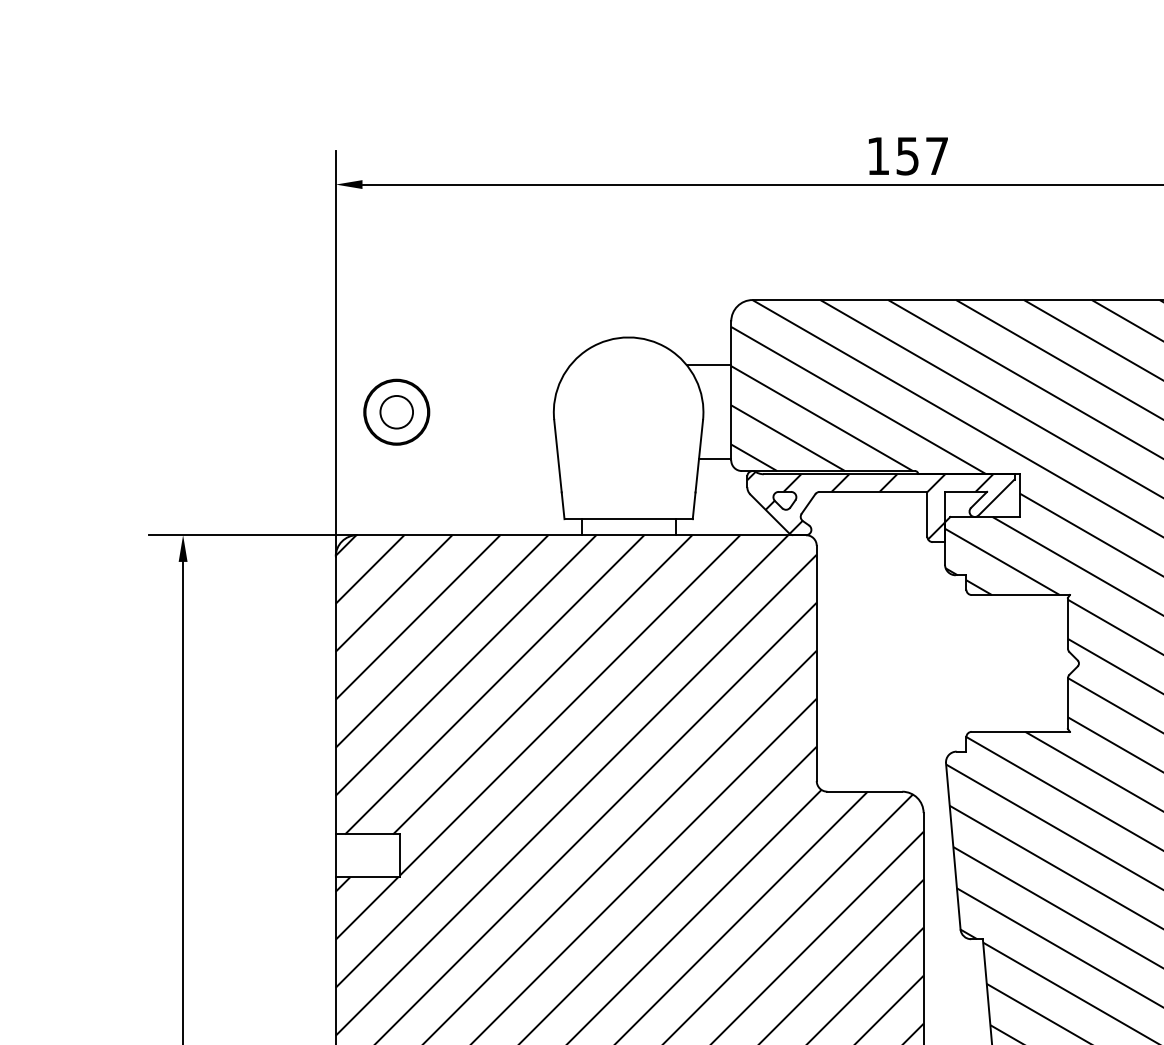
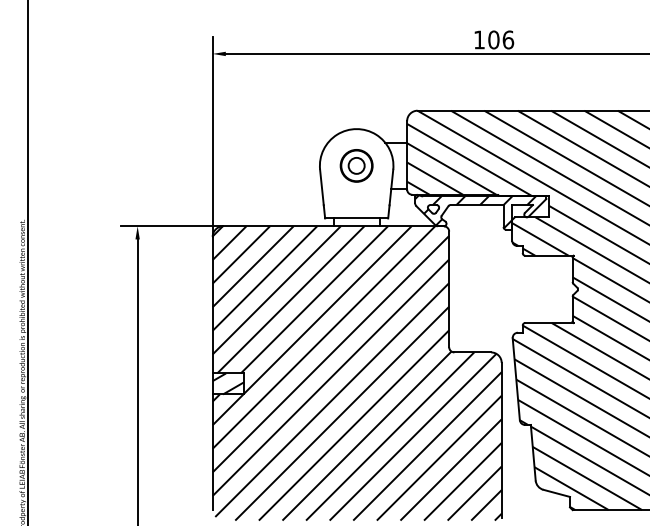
text: (923, 155) -> (501, 39), 157 -> 106
part: (396, 411) -> (356, 165), moved
hatch: (367, 854) -> (228, 383), added

